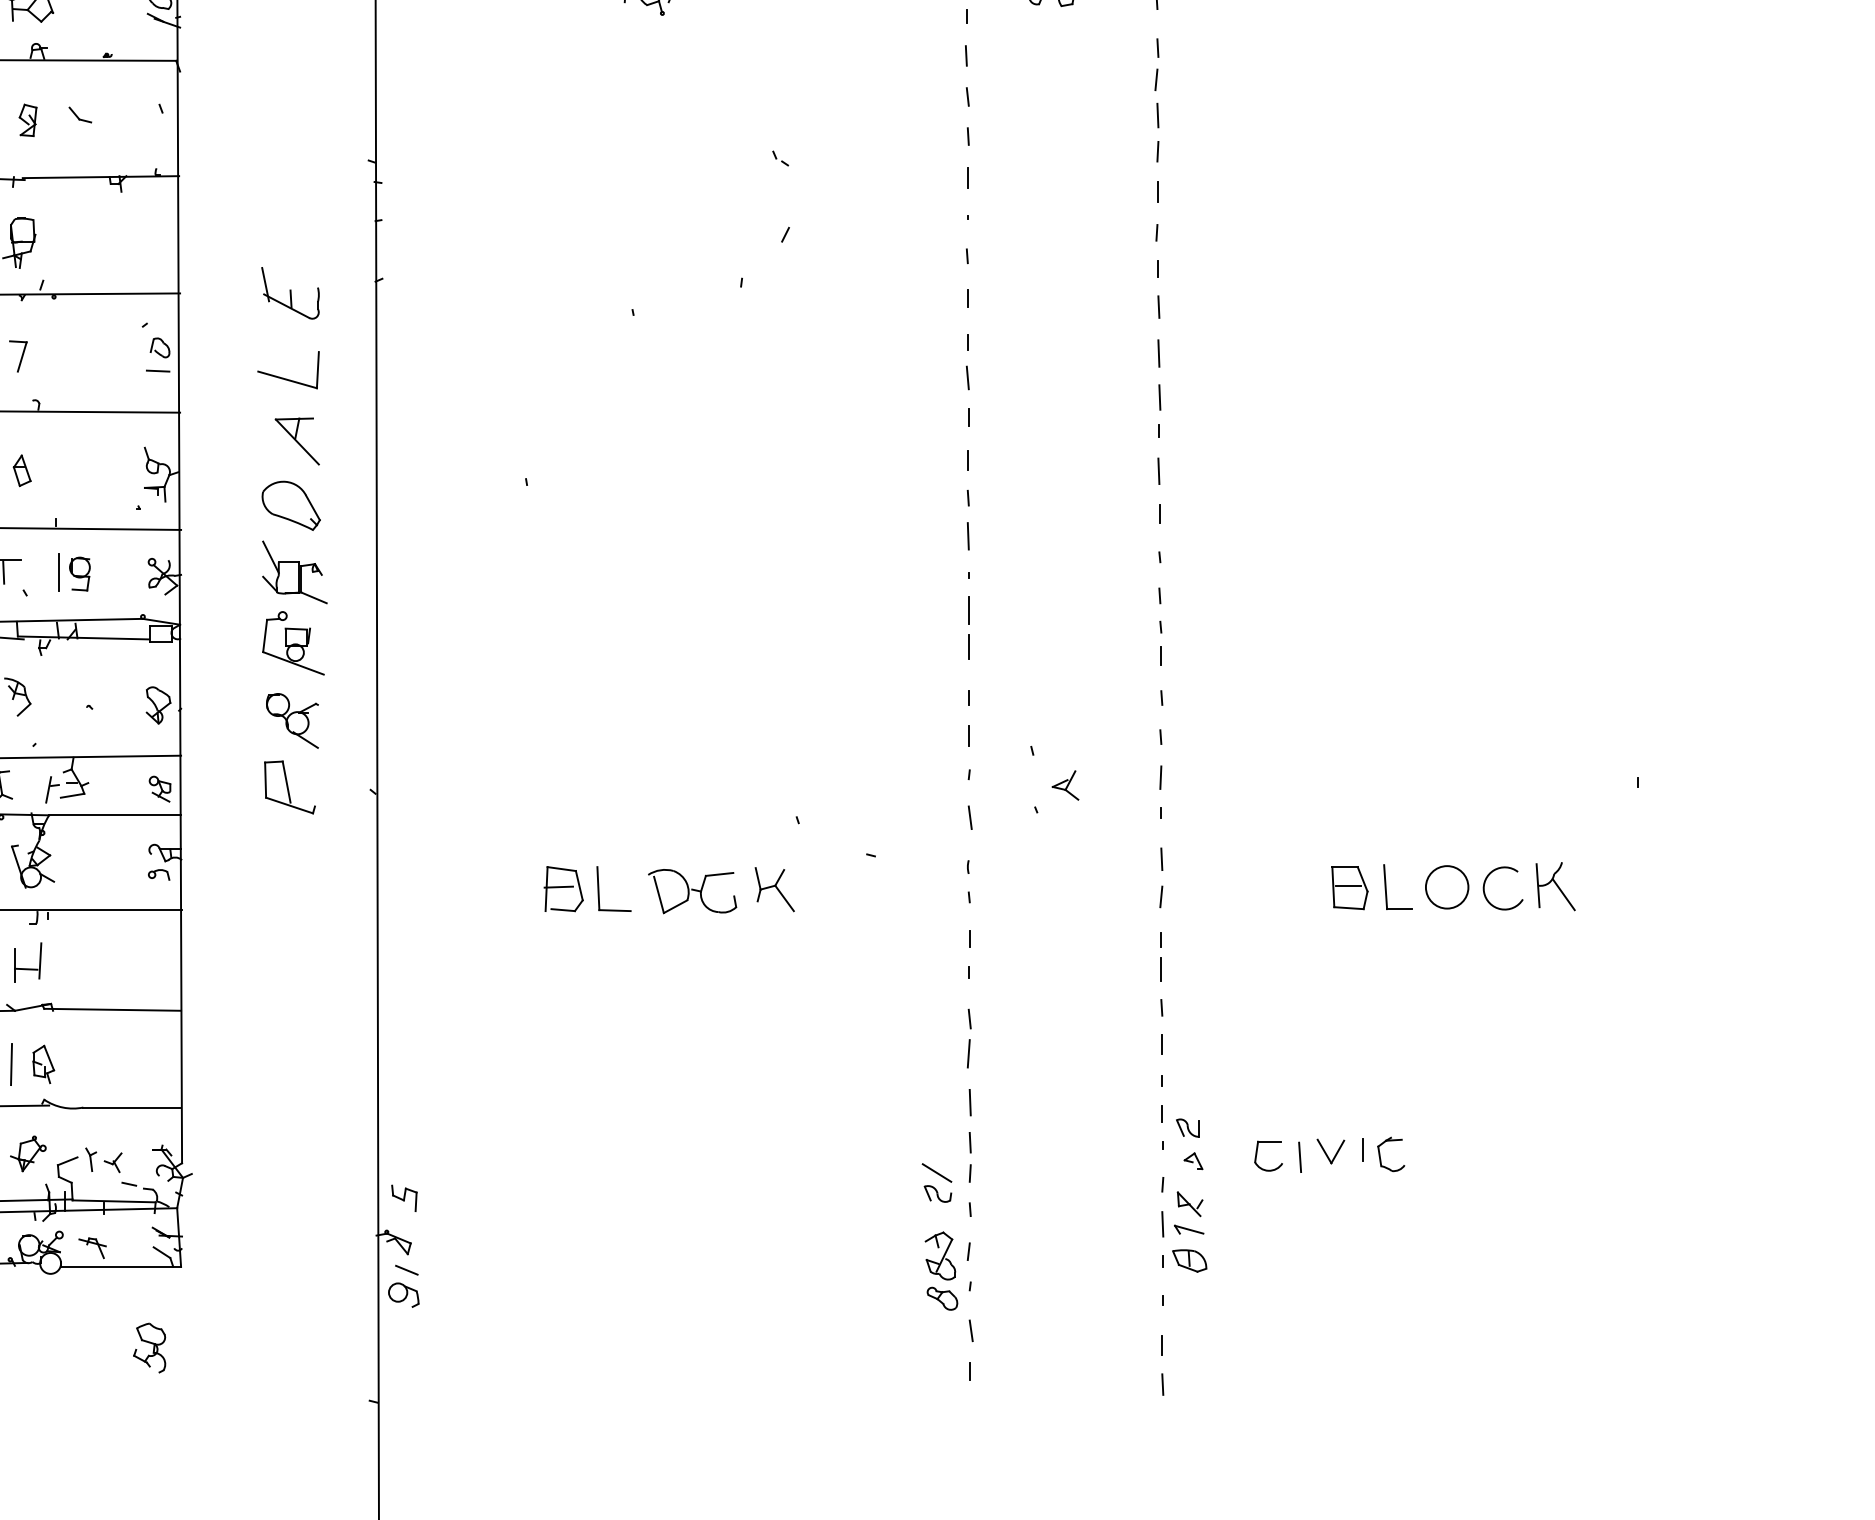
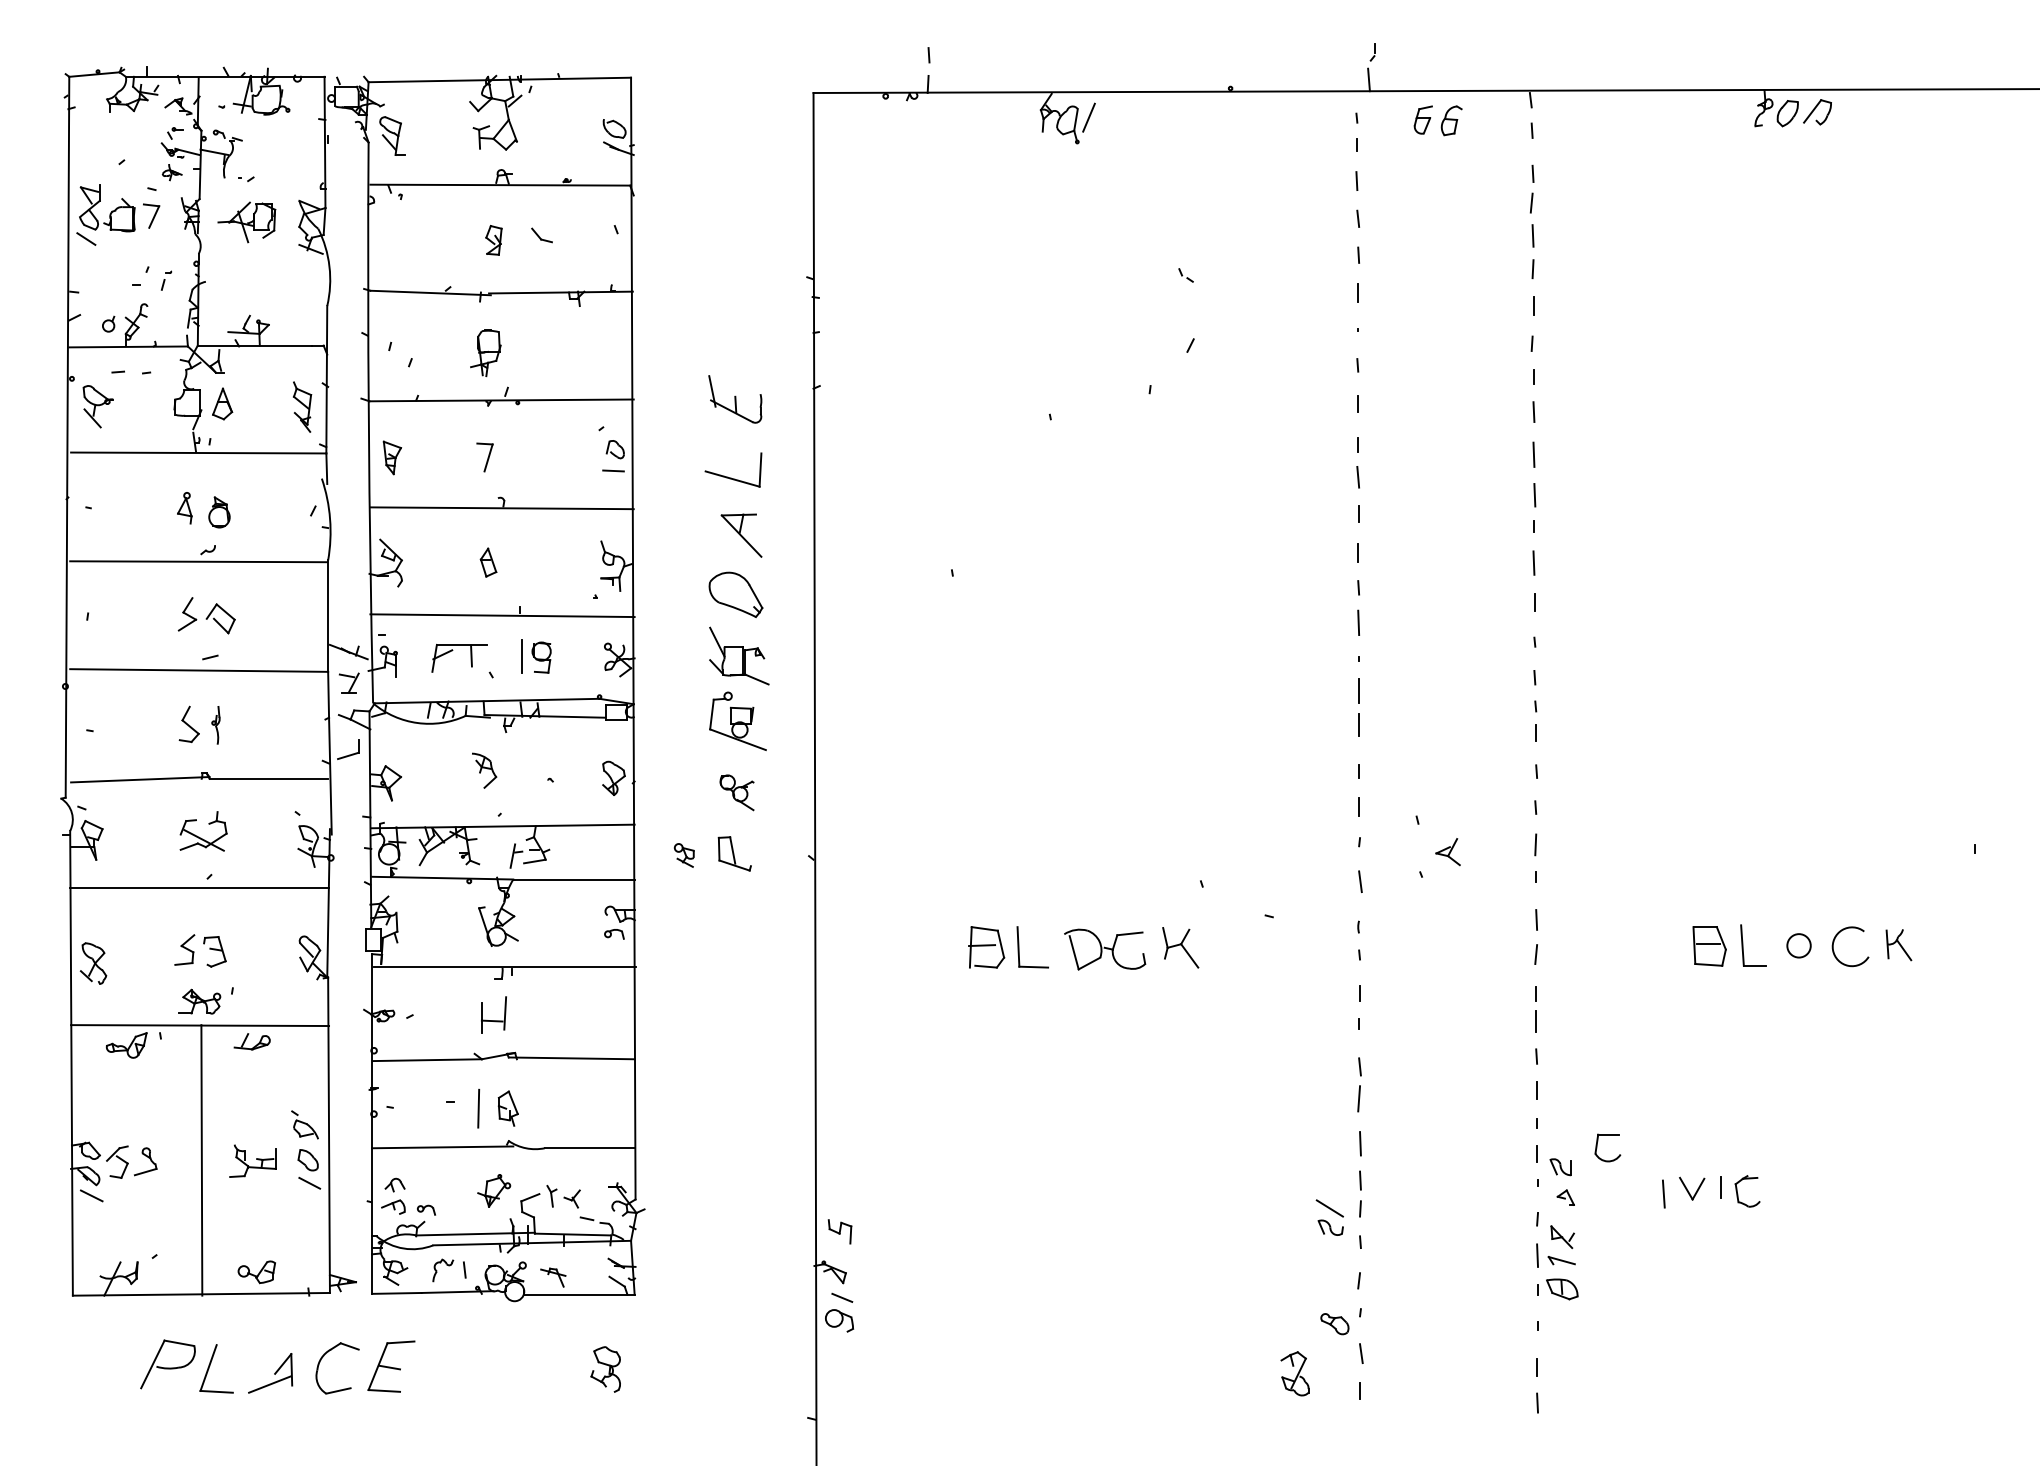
part: (291, 720) -> (736, 792), size x0.7
part: (289, 787) -> (734, 853), size x0.7
part: (159, 789) -> (683, 855), moved
part: (1555, 885) -> (1898, 944), size x0.7
circle: (1446, 887) -> (1798, 945), size x0.6
part: (1257, 1155) -> (1597, 1147), moved
part: (939, 1255) -> (1294, 1373), moved

